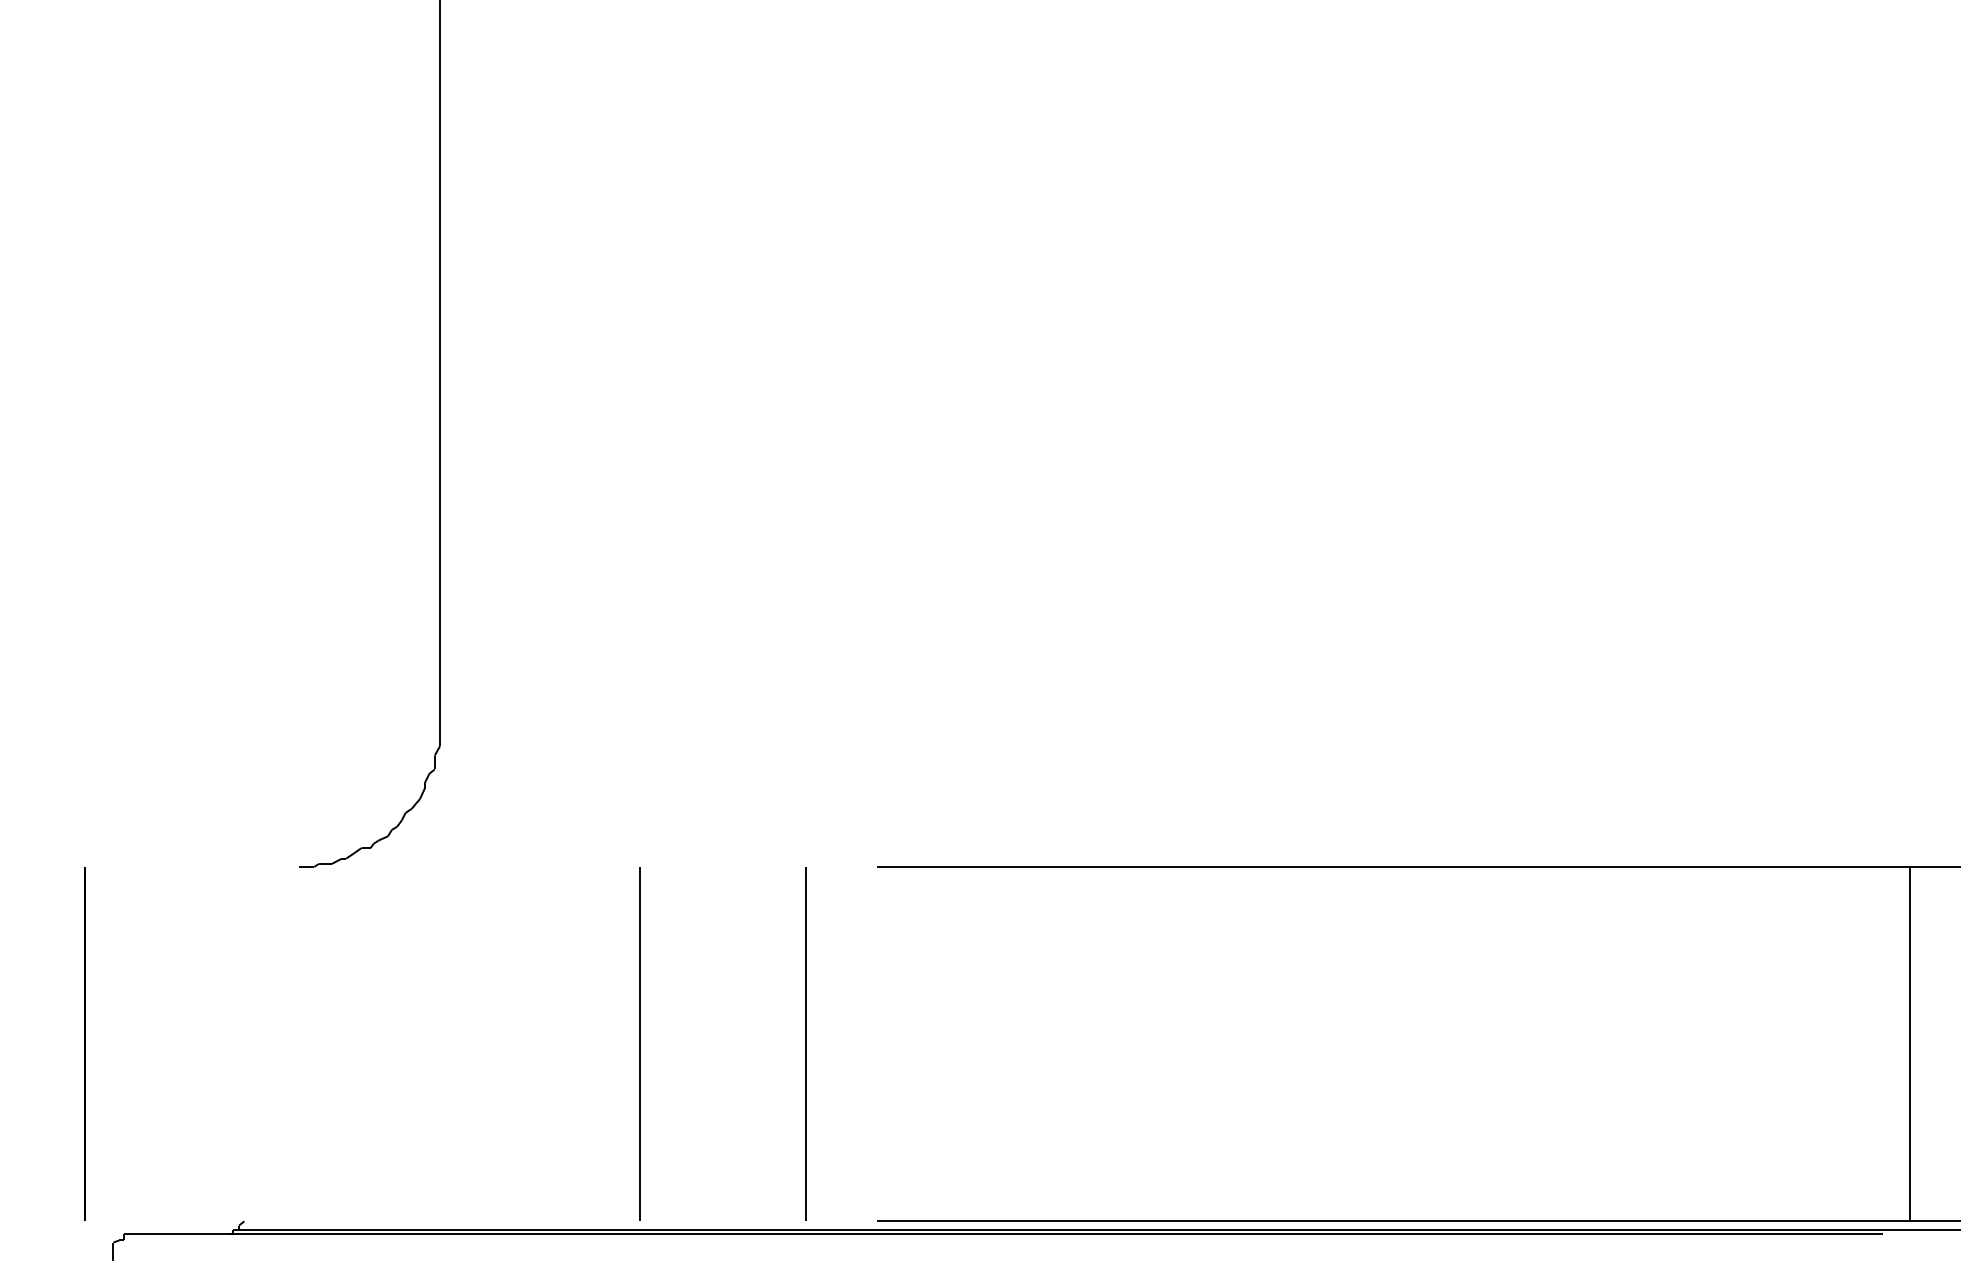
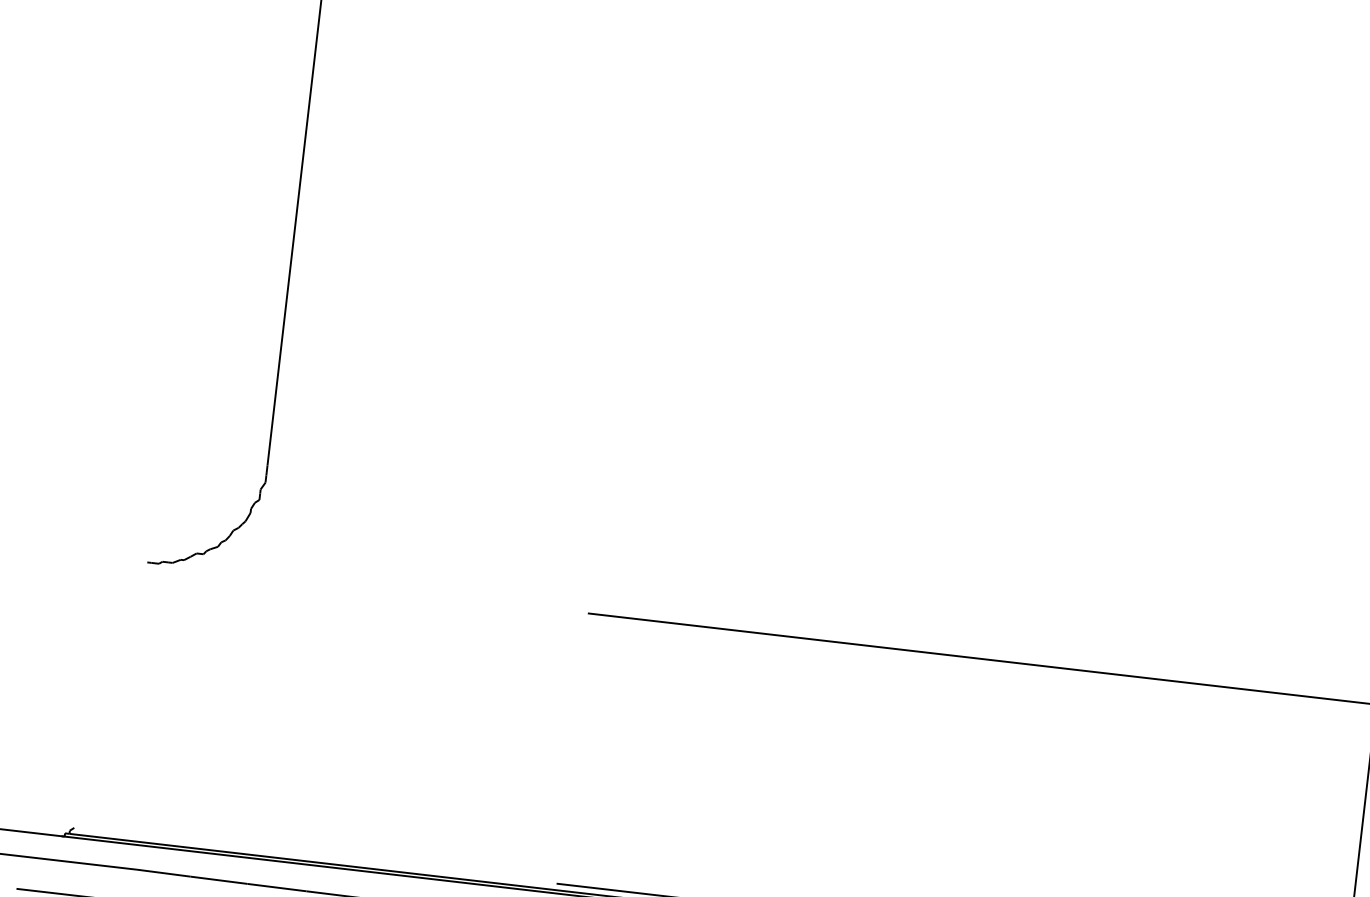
line: (639, 1044) -> (391, 727), removed
line: (806, 1044) -> (518, 742), removed

